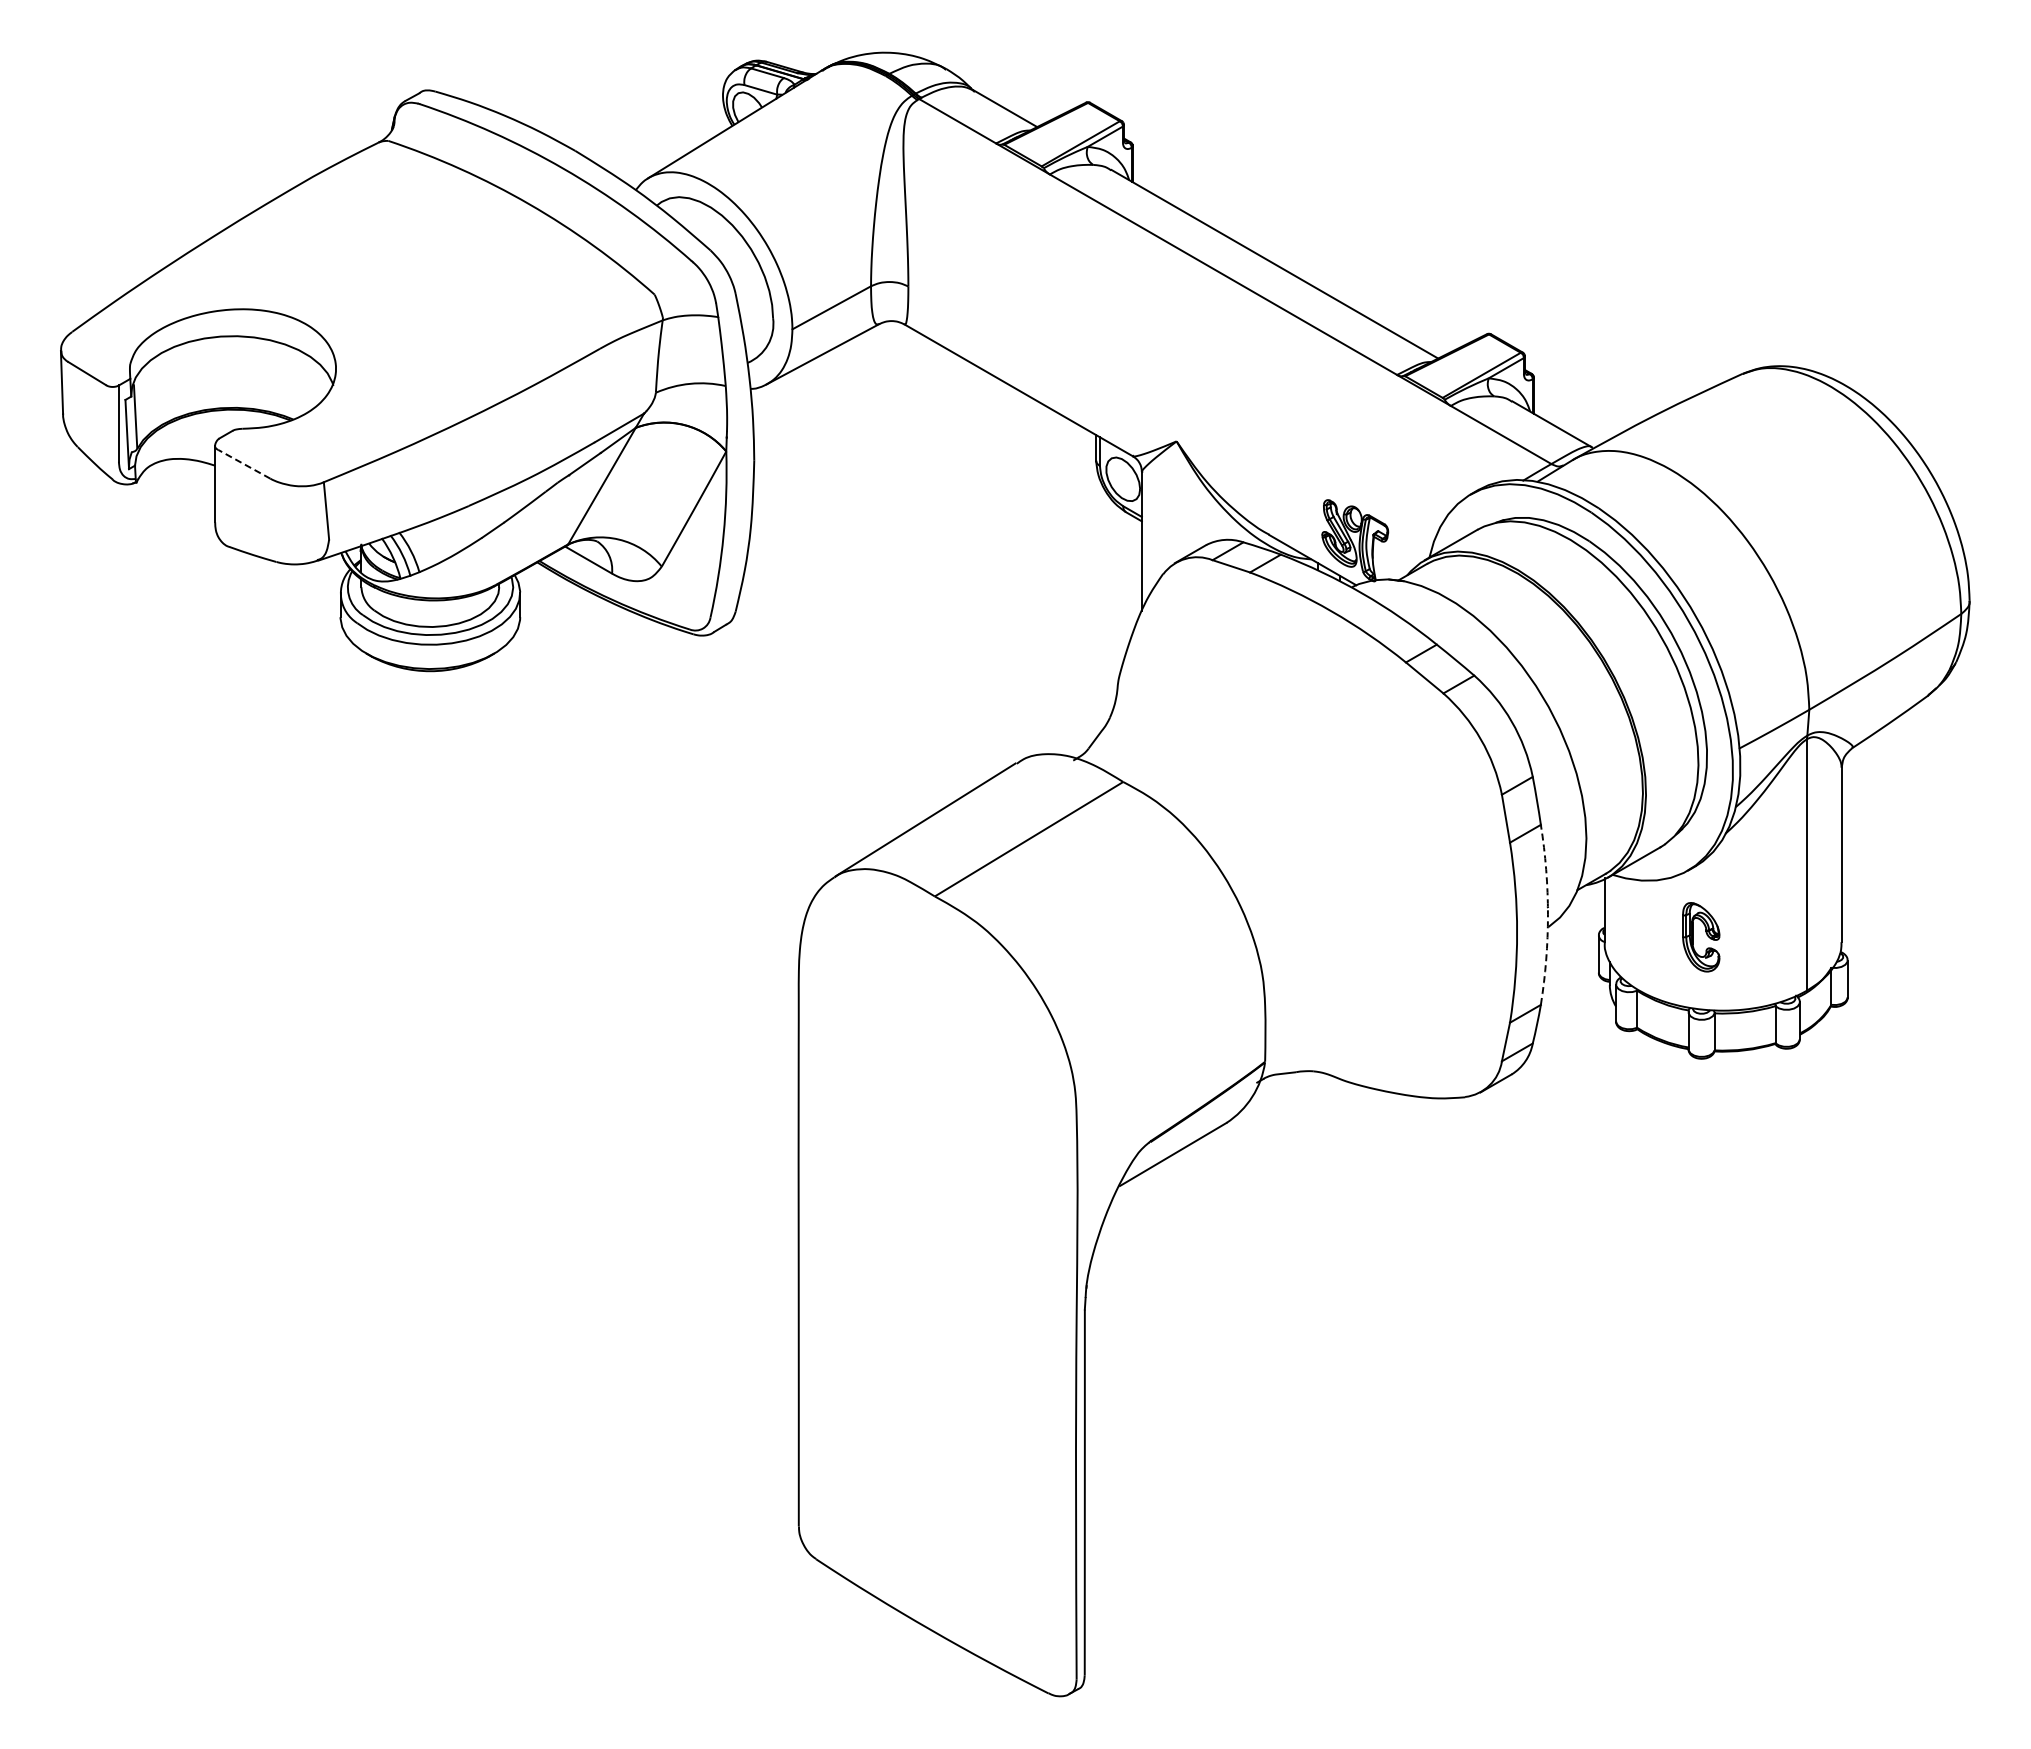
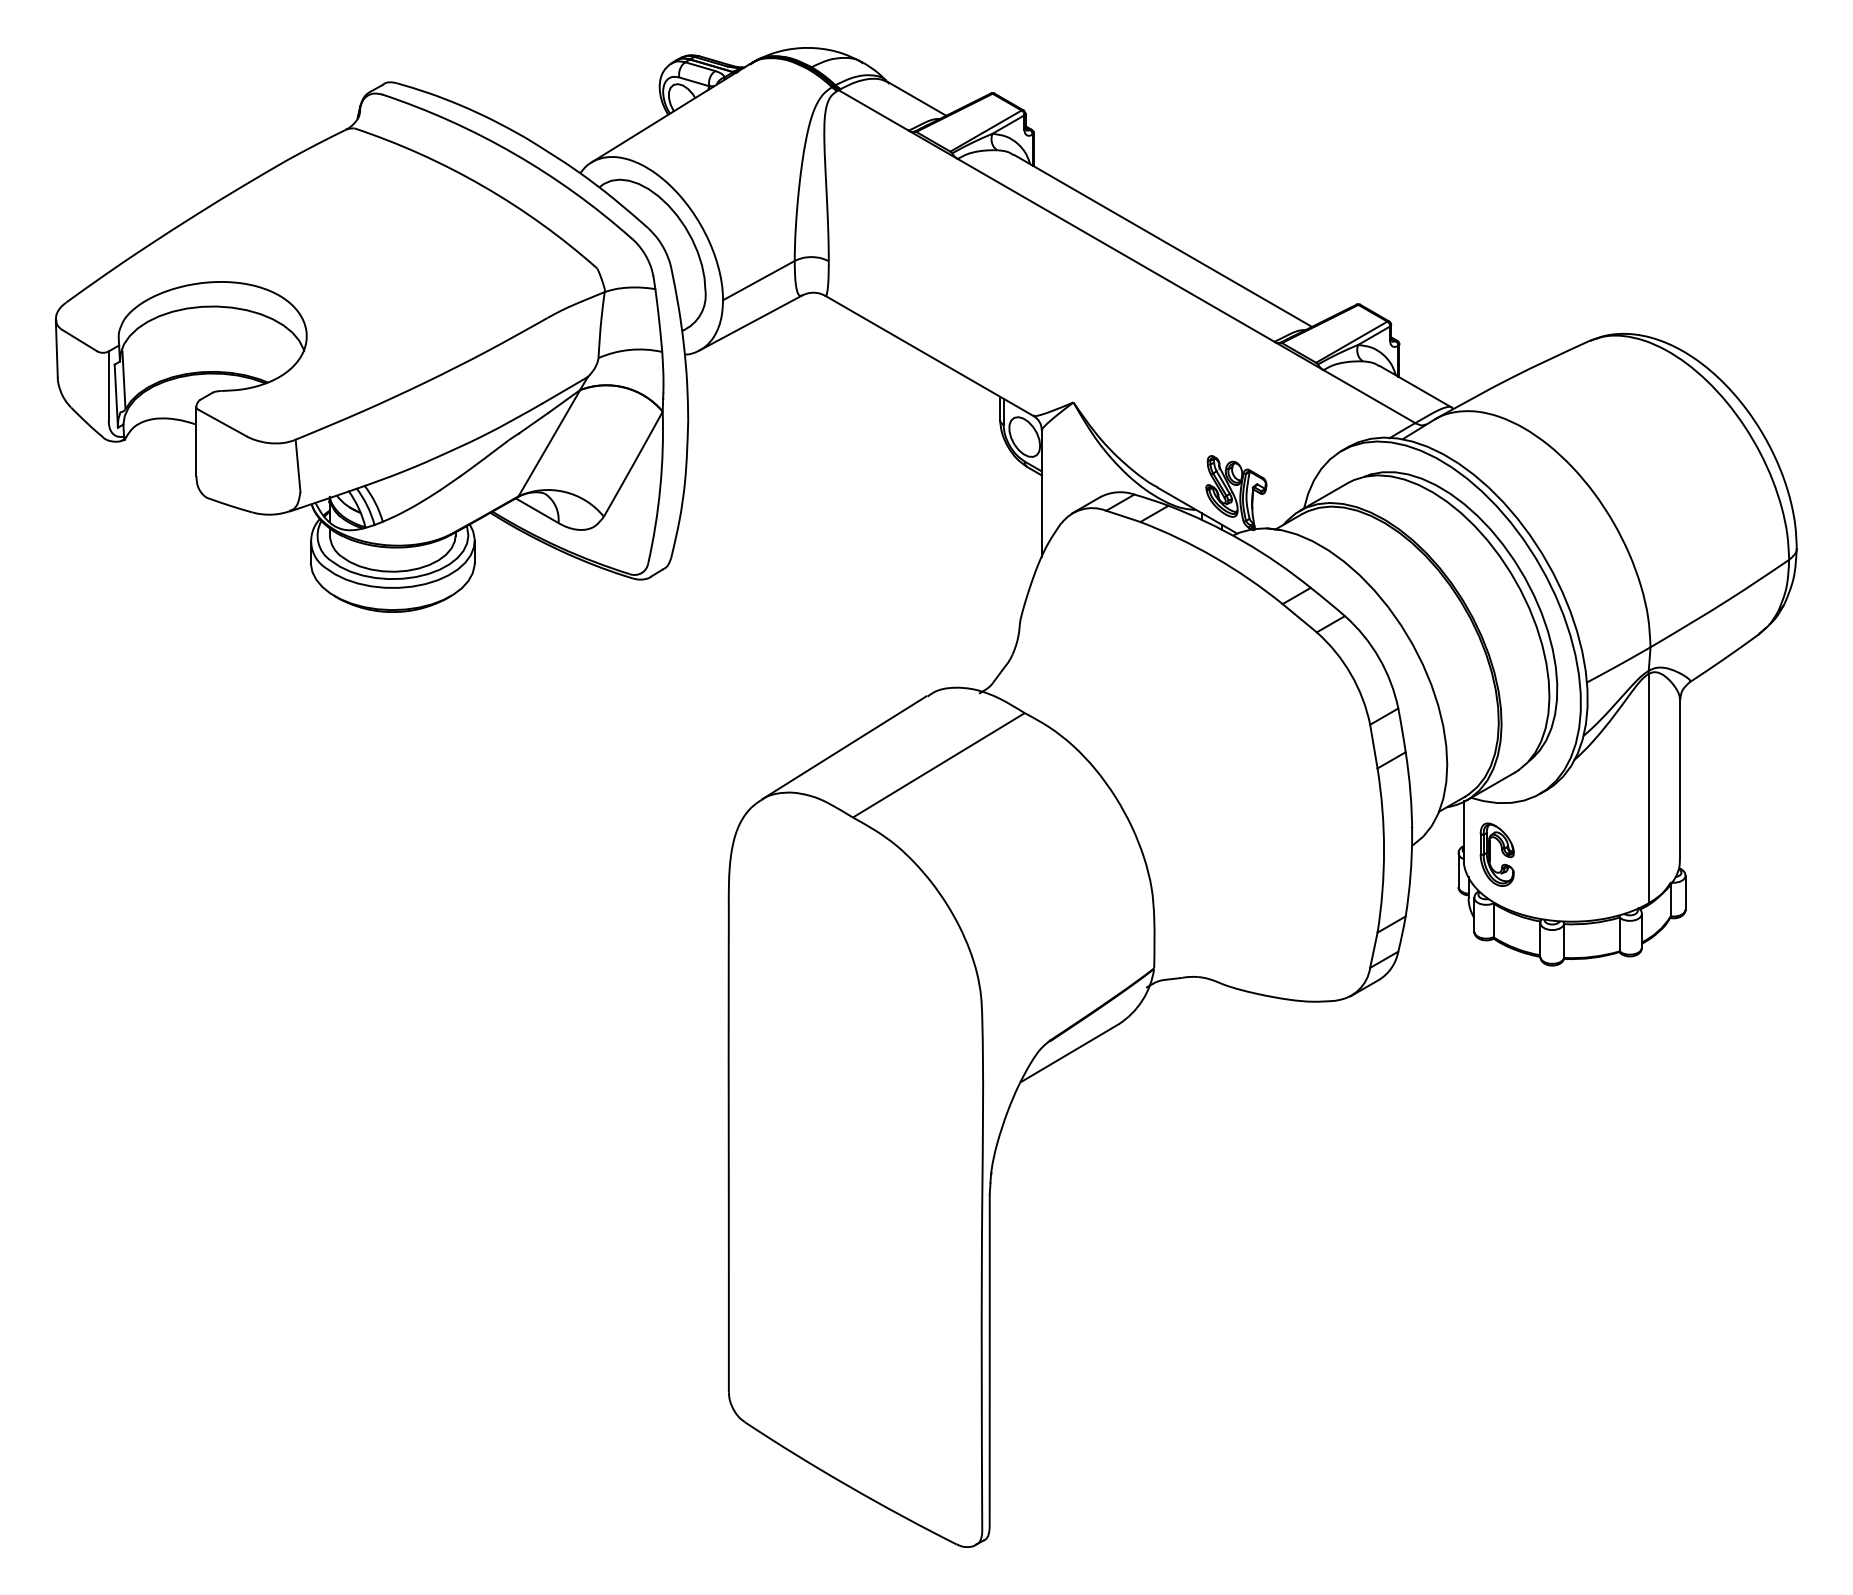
line: (244, 464) -> (223, 423), dashed -> solid
arc: (1547, 914) -> (1411, 833), dashed -> solid
part: (1701, 937) -> (1497, 854), moved

